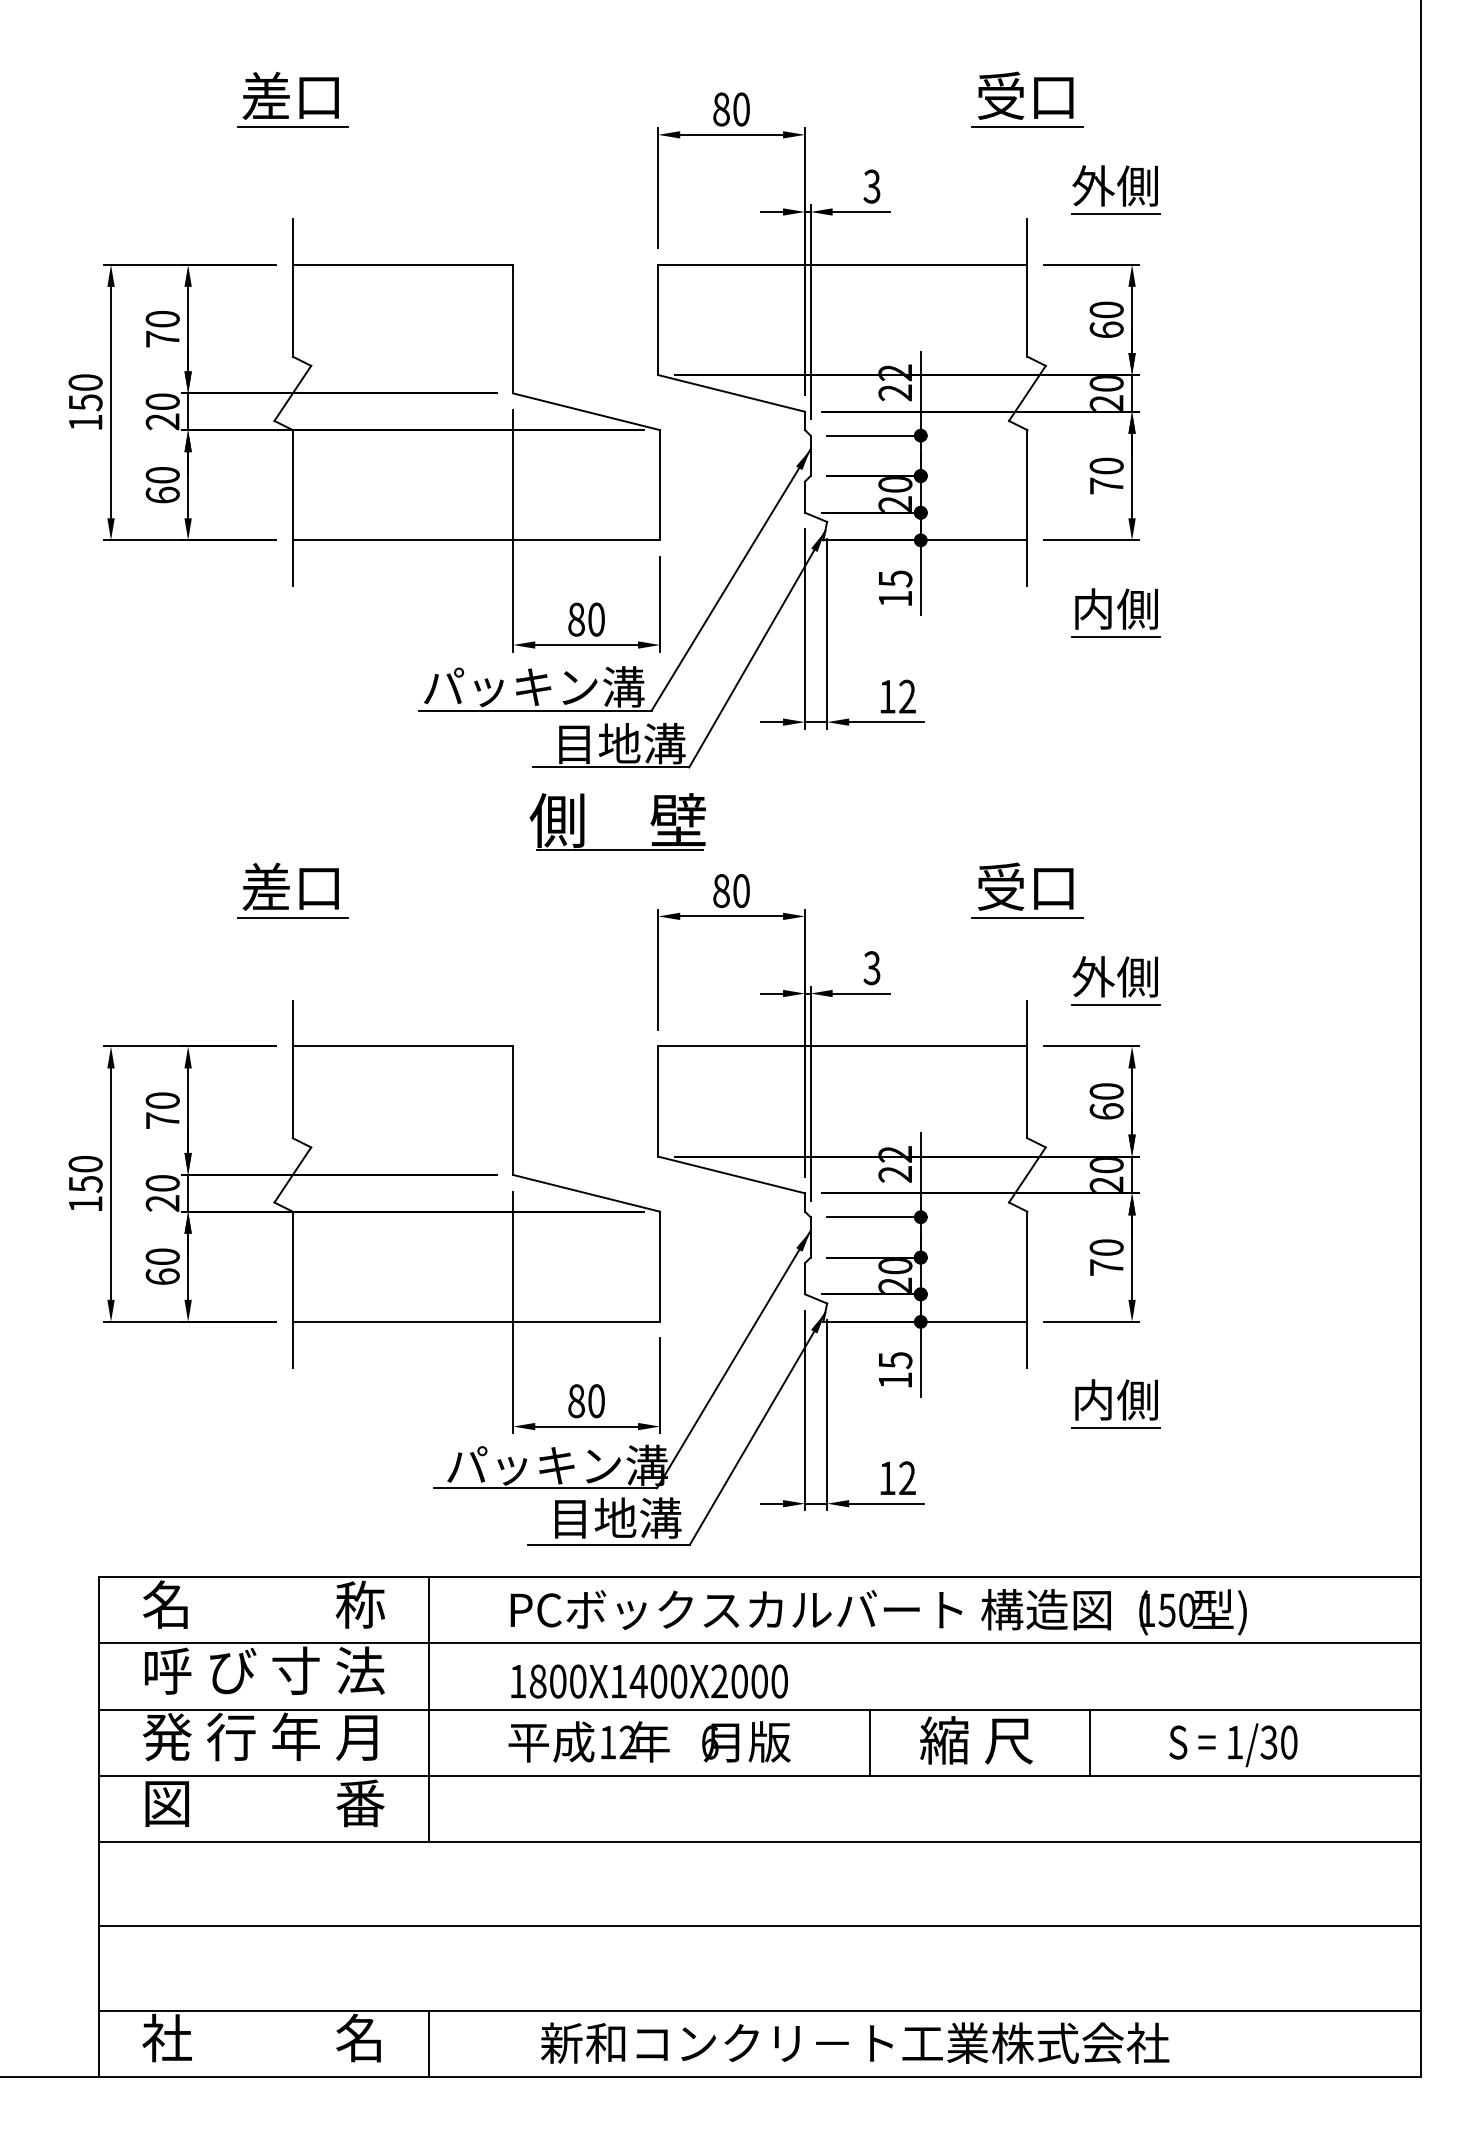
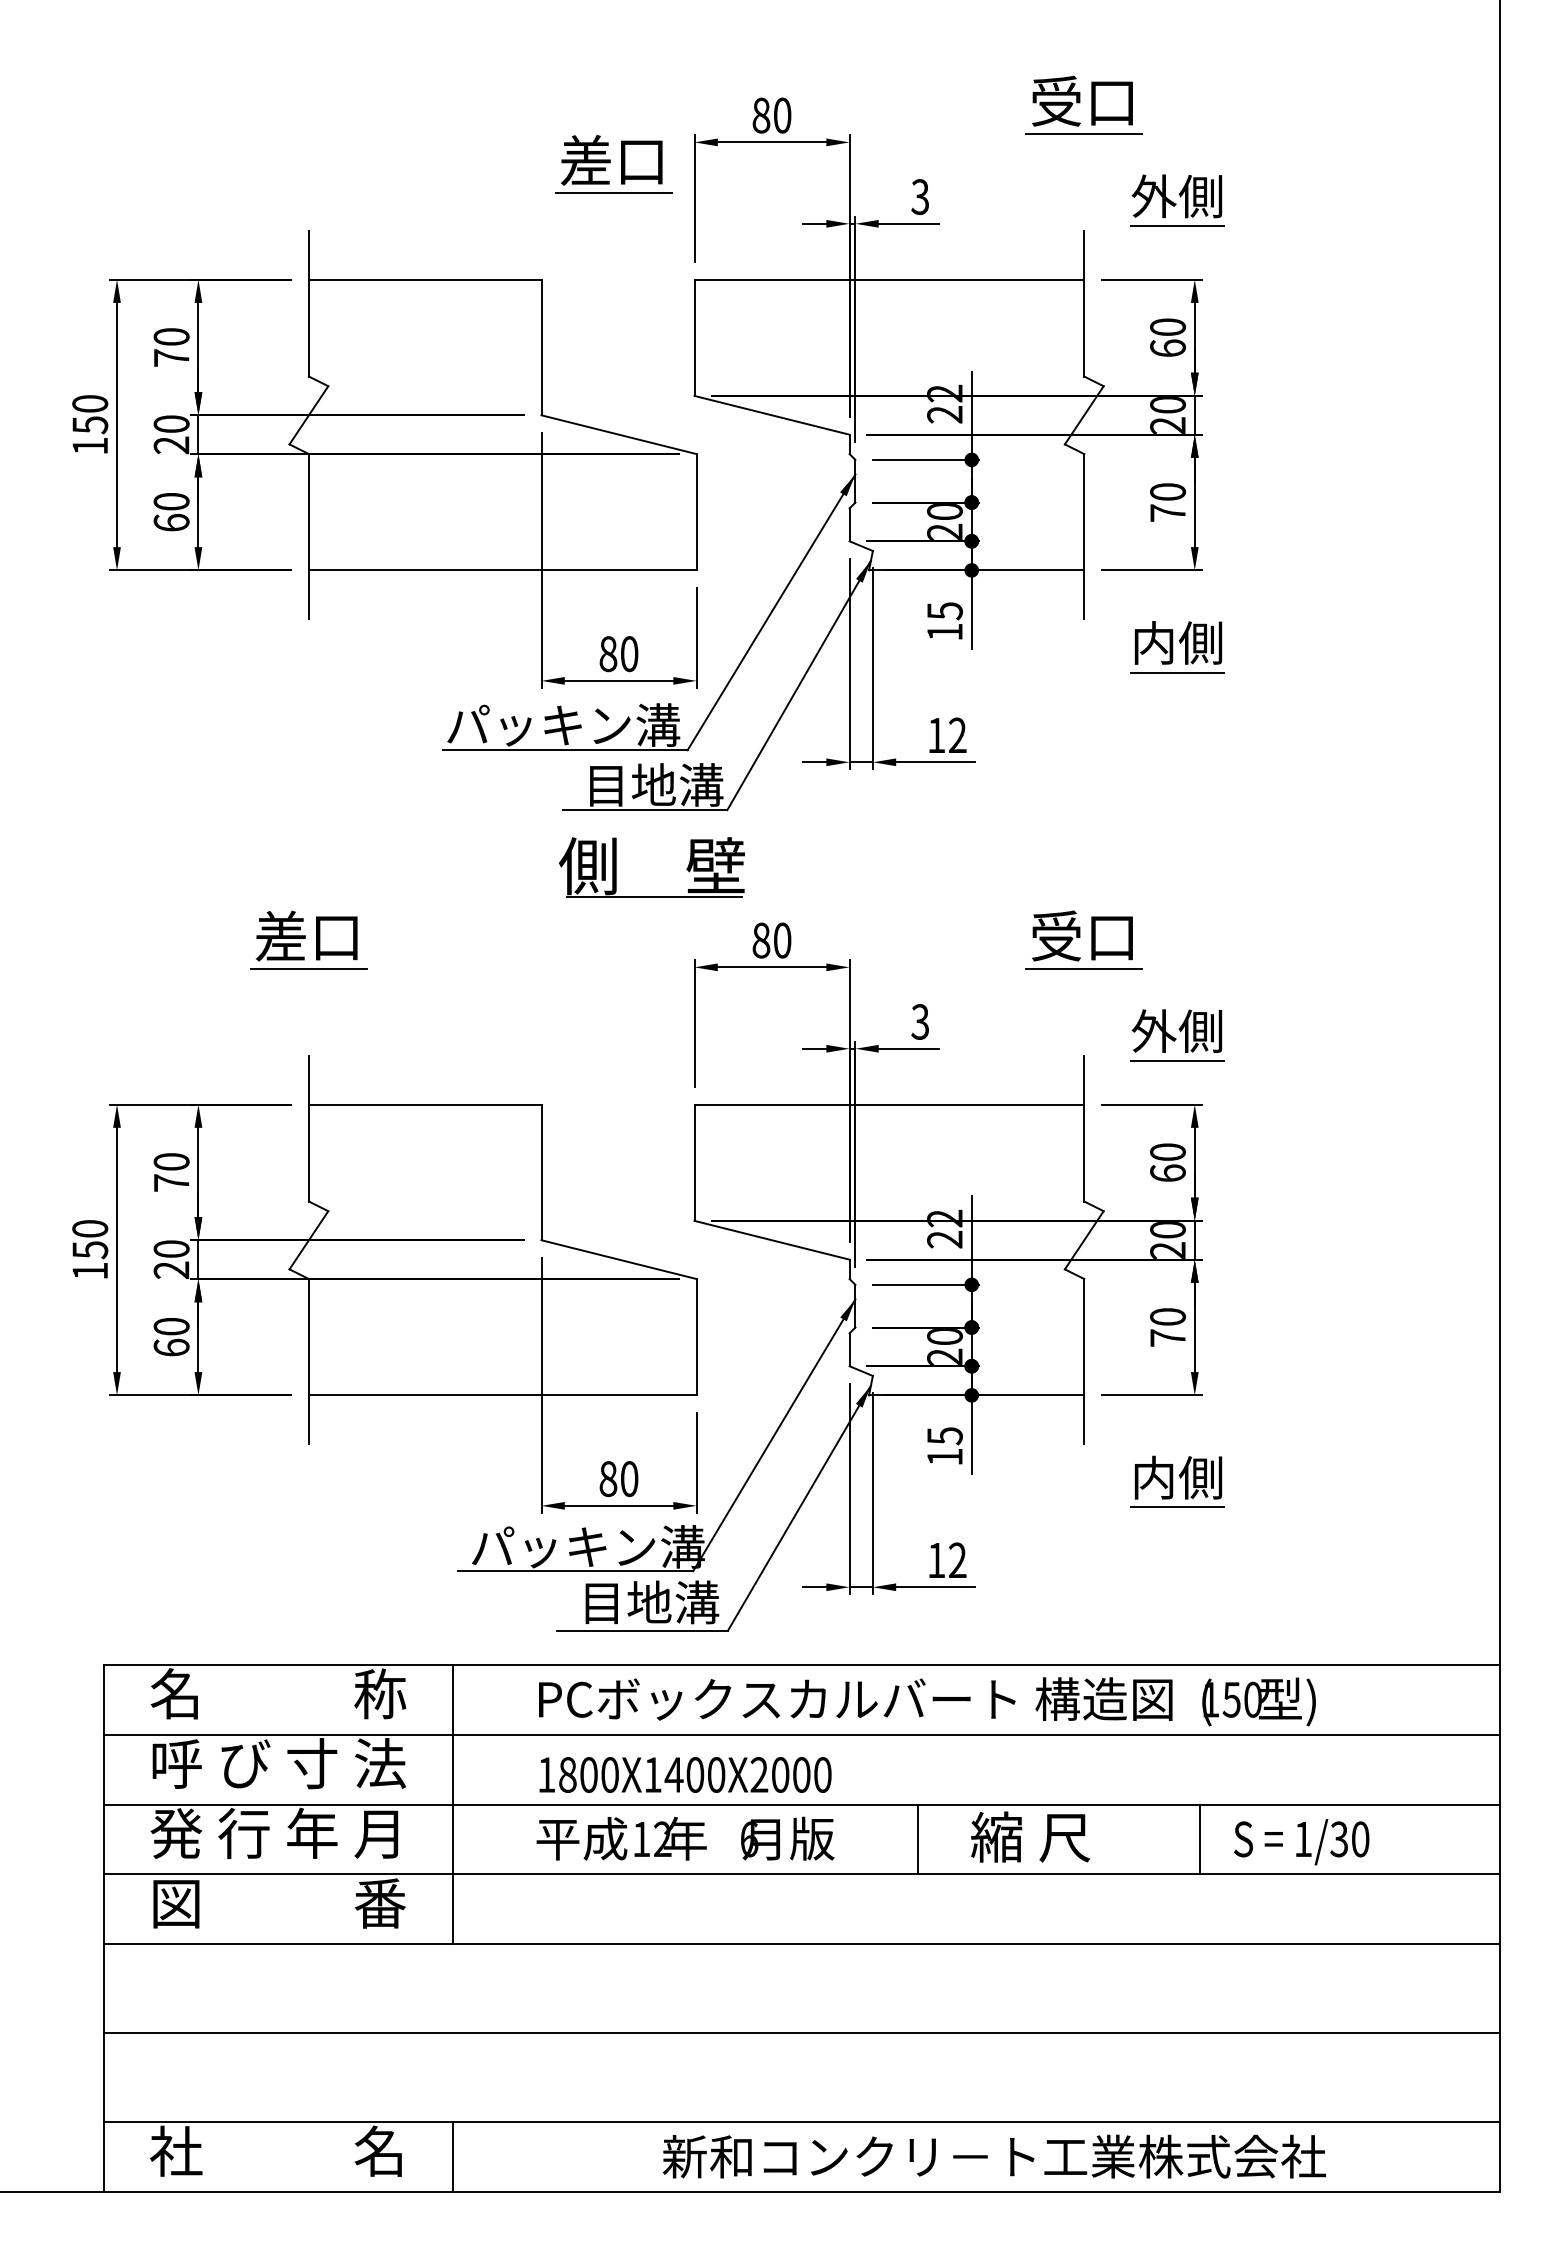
part: (292, 99) -> (613, 164), moved
line: (1090, 1742) -> (1199, 1839), moved
text: (855, 2043) -> (994, 2156), moved

